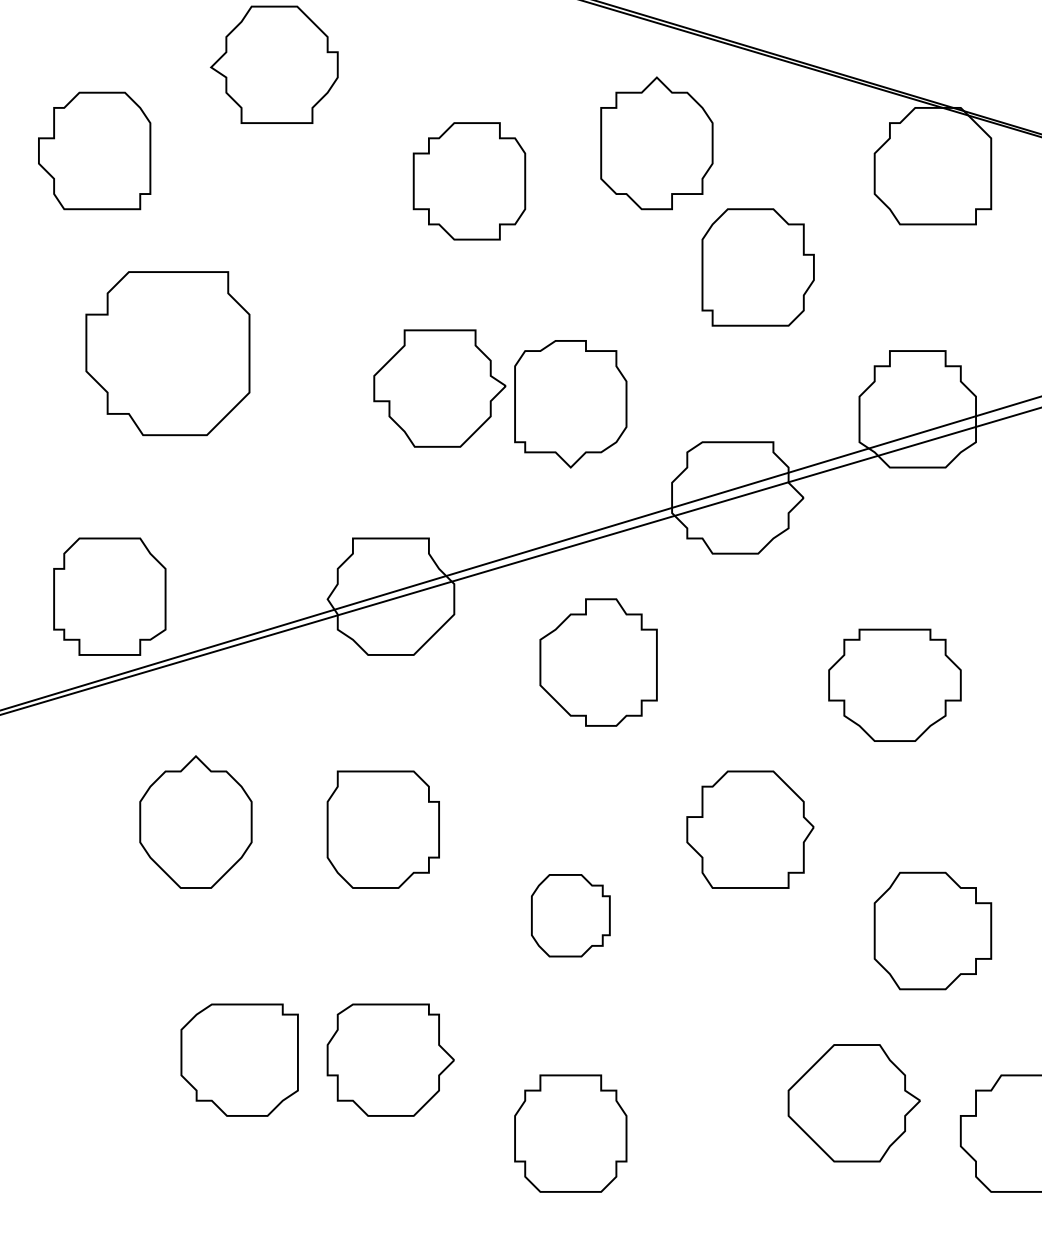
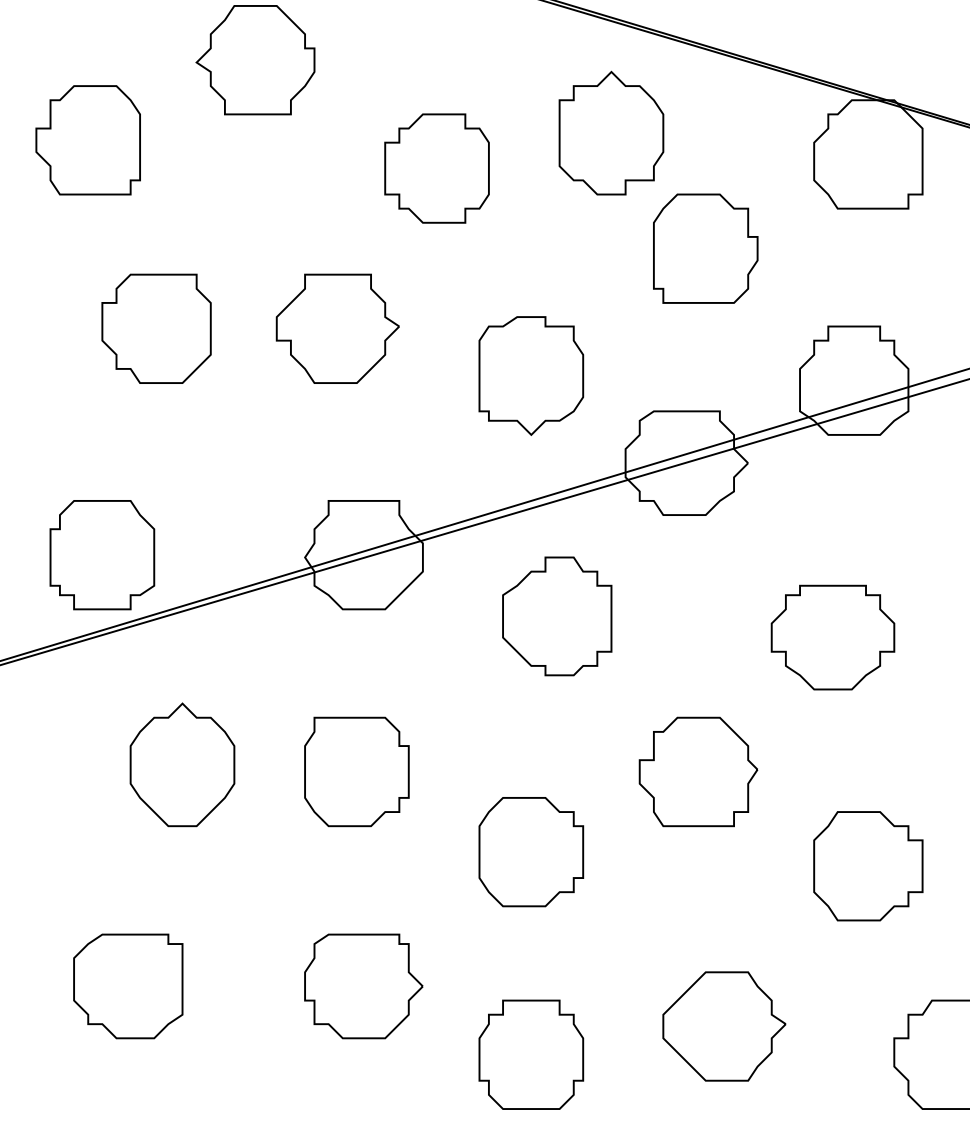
part: (168, 353) -> (156, 328), size x0.71
part: (439, 388) -> (337, 328), moved
part: (570, 915) -> (531, 851), size x1.43
part: (239, 1059) -> (128, 985), moved
part: (853, 1103) -> (723, 1026), moved

